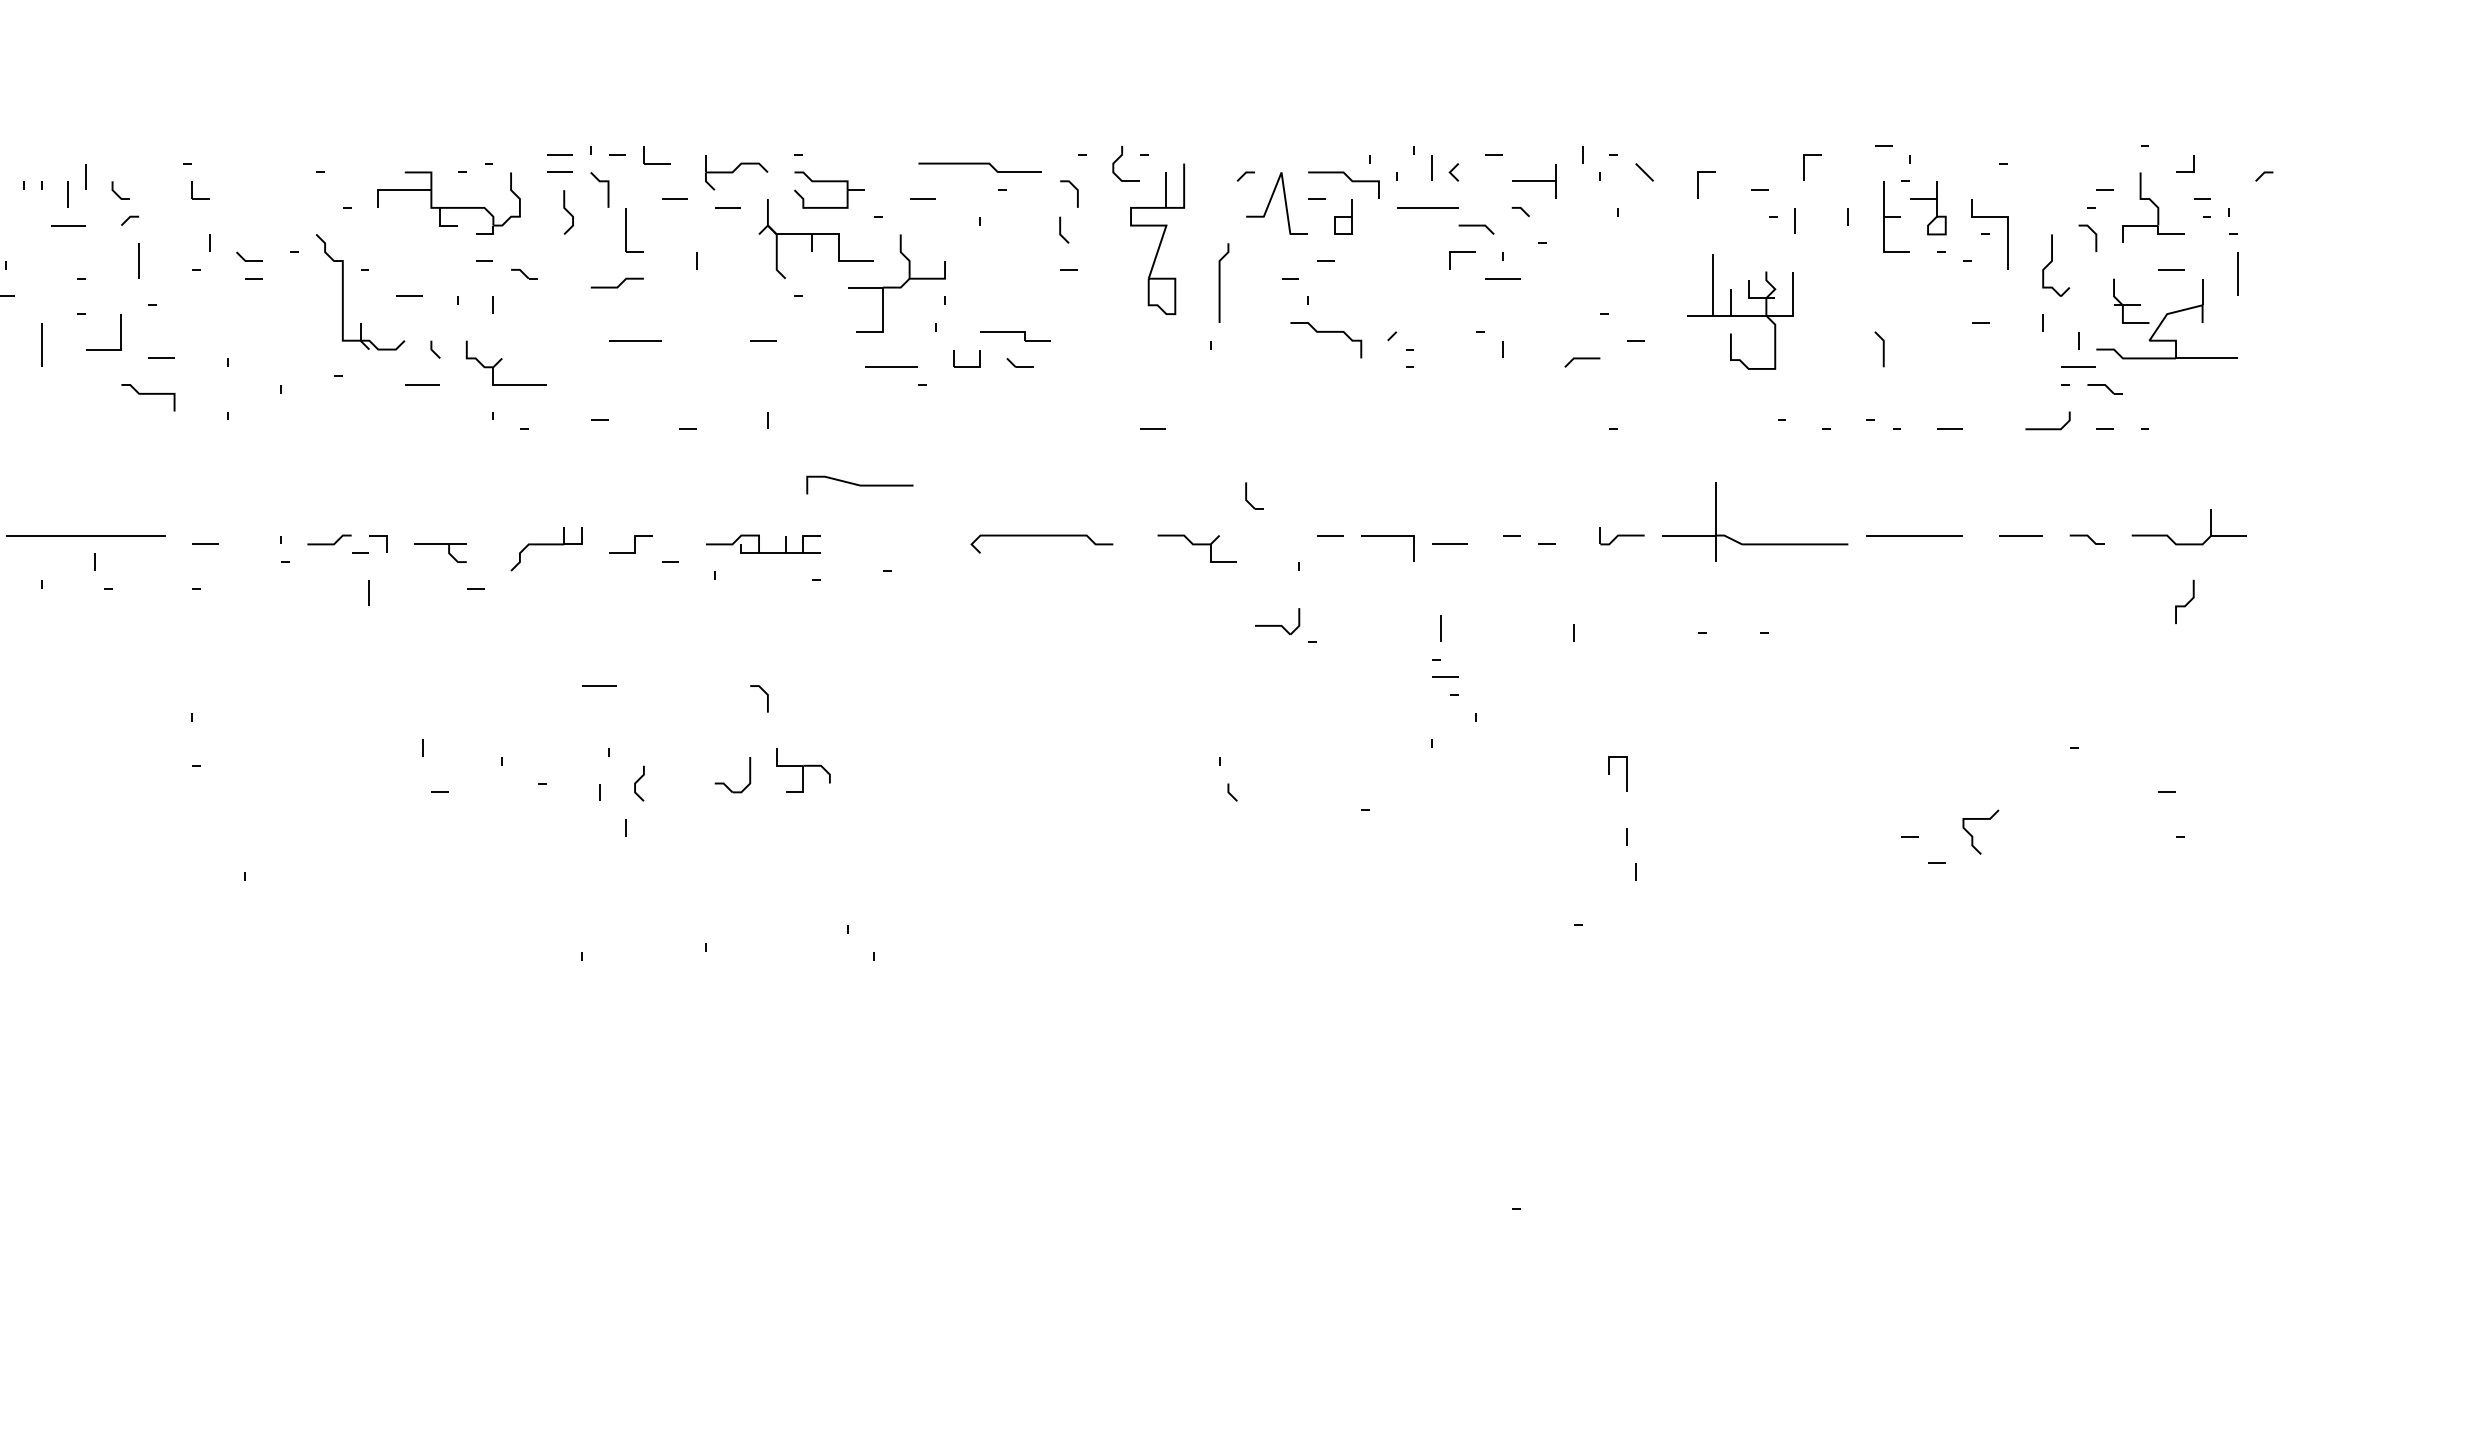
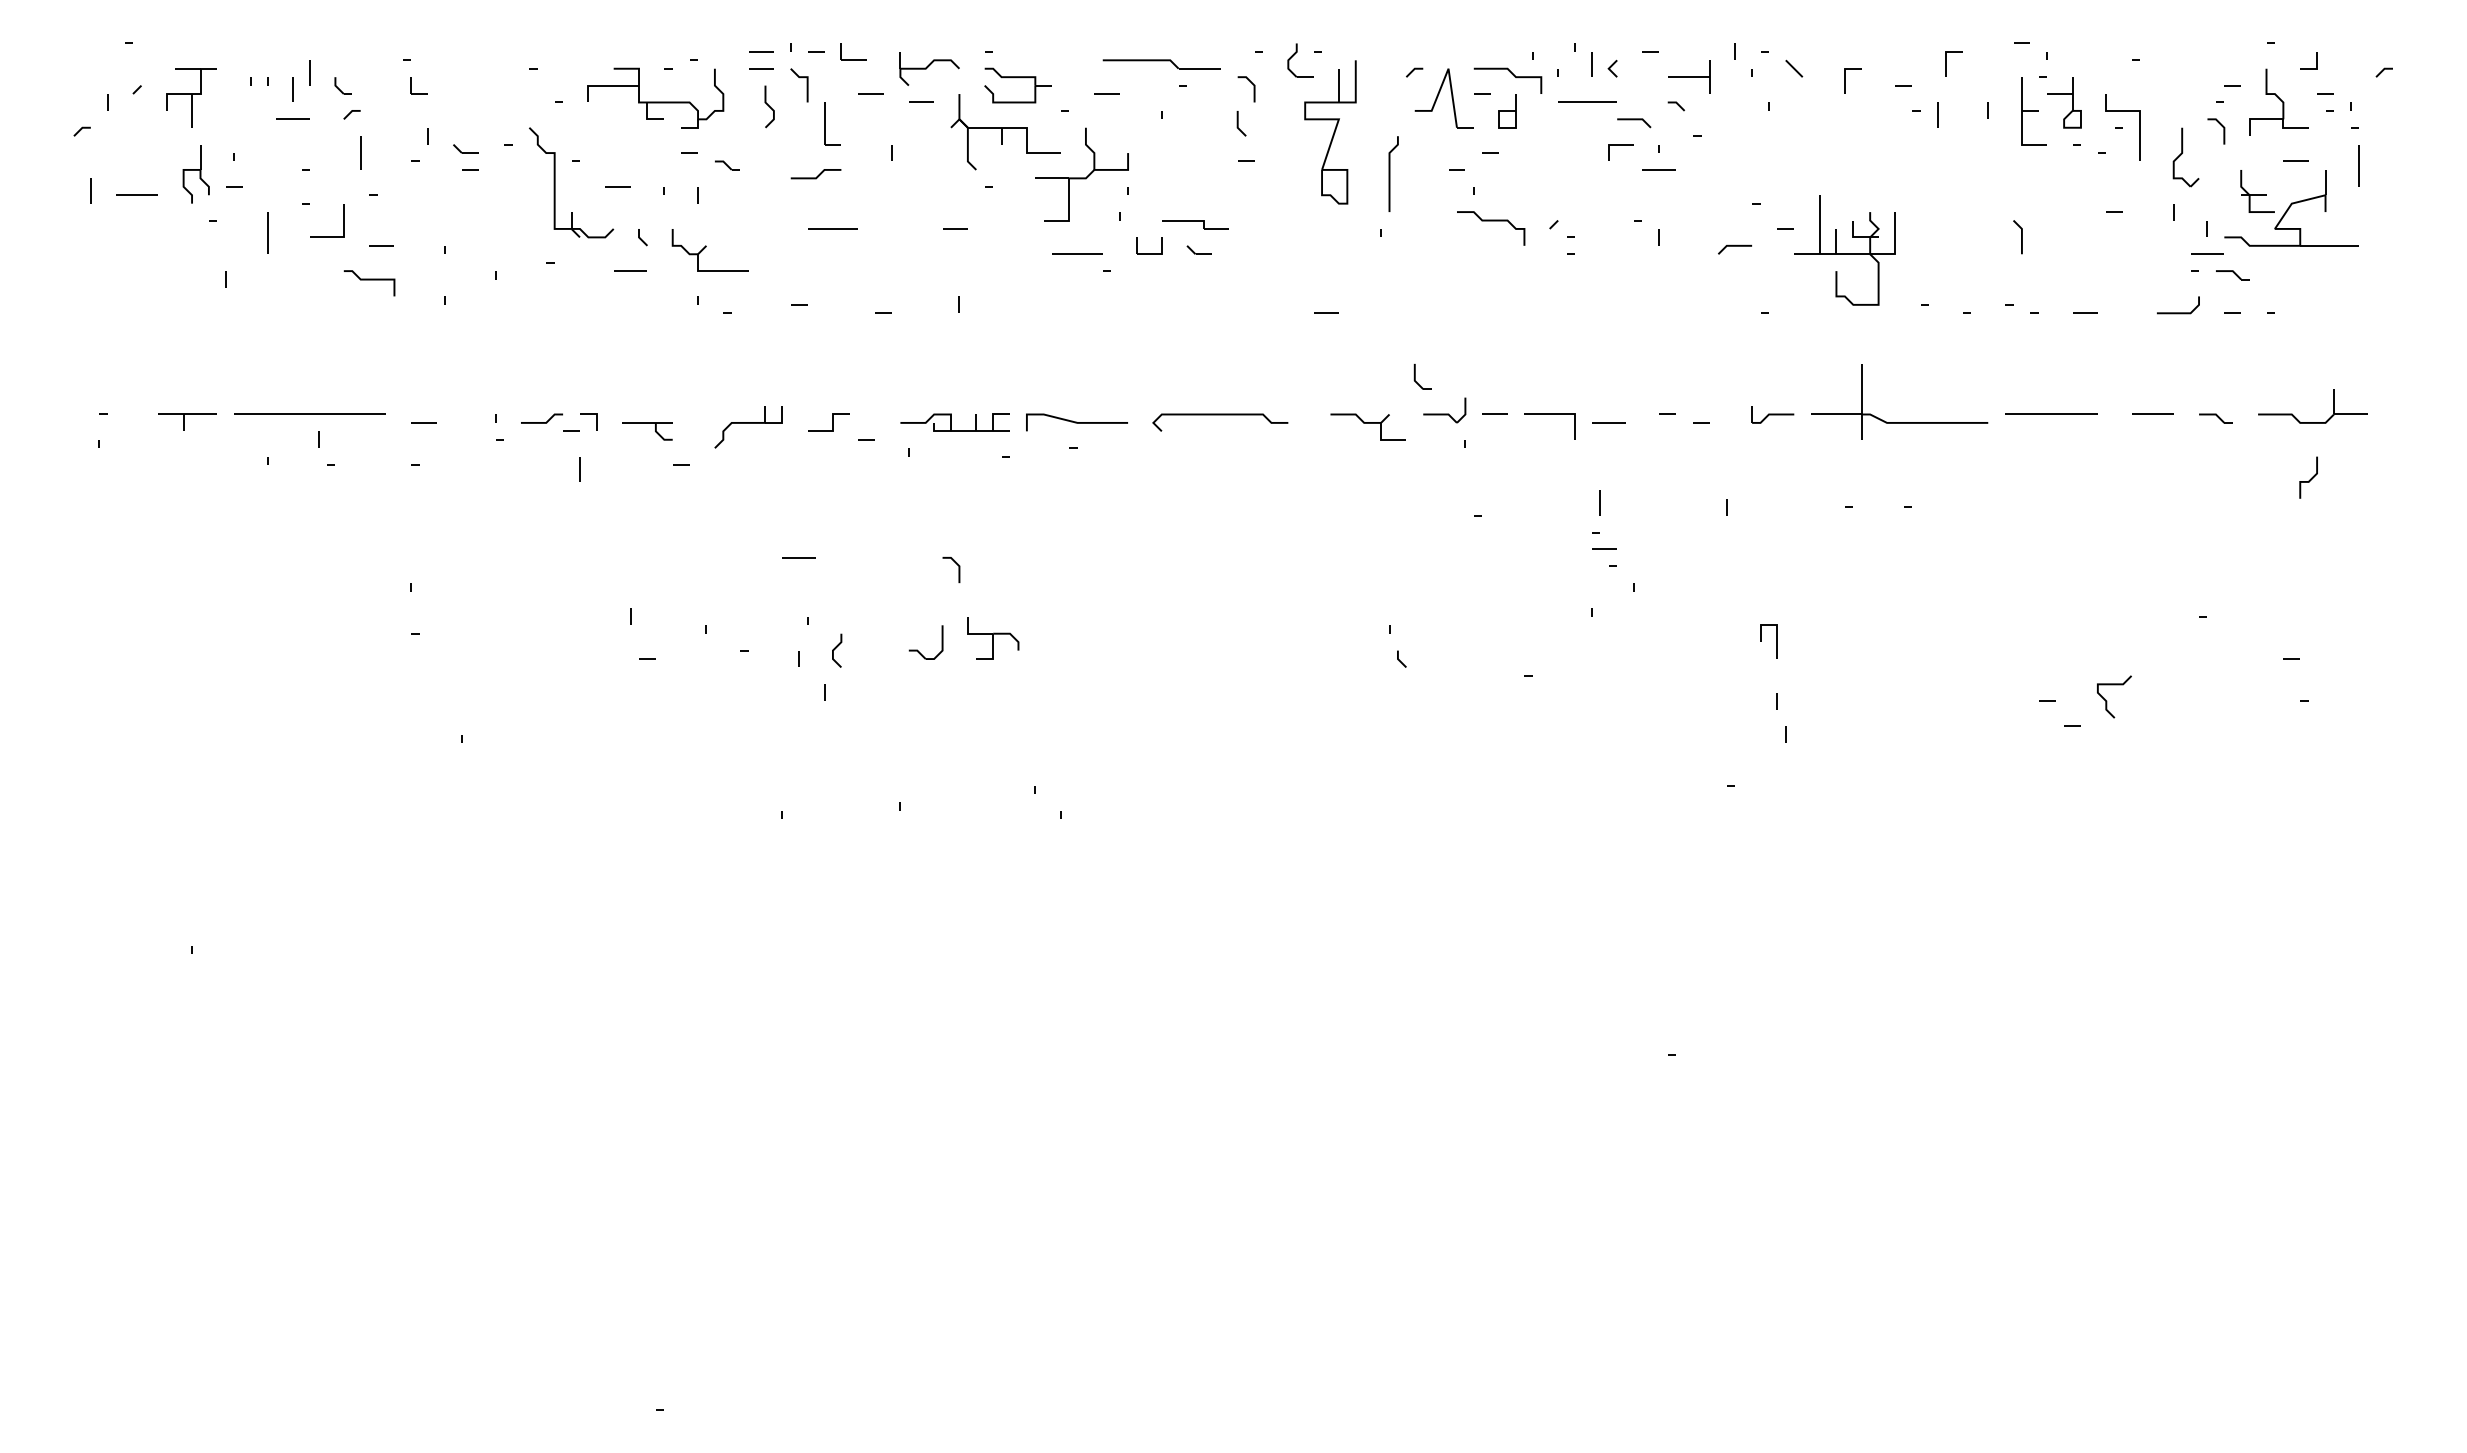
part: (1739, 311) -> (1844, 250), moved
line: (859, 485) -> (1076, 422), moved
part: (1277, 621) -> (1444, 410), moved

